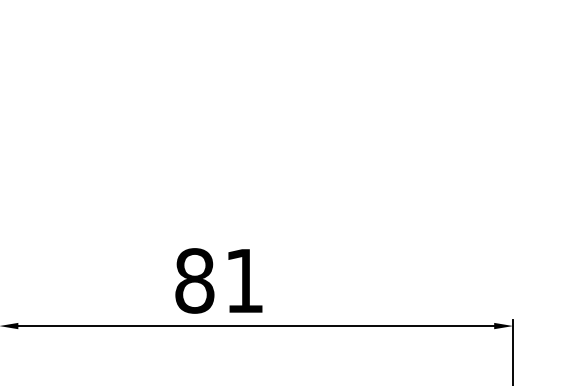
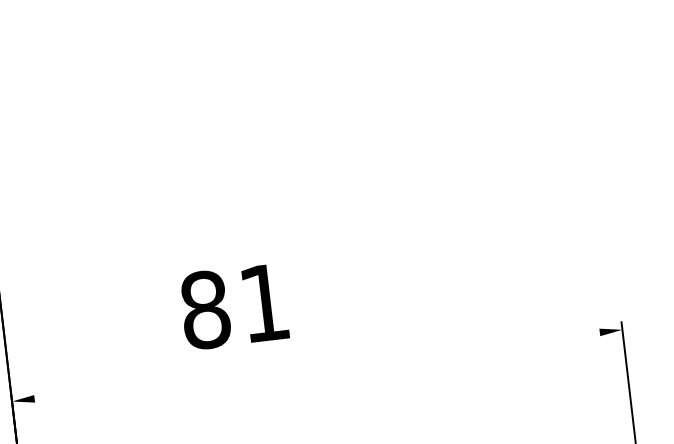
text: (218, 280) -> (233, 306), moved
line: (256, 326) -> (317, 366), removed

